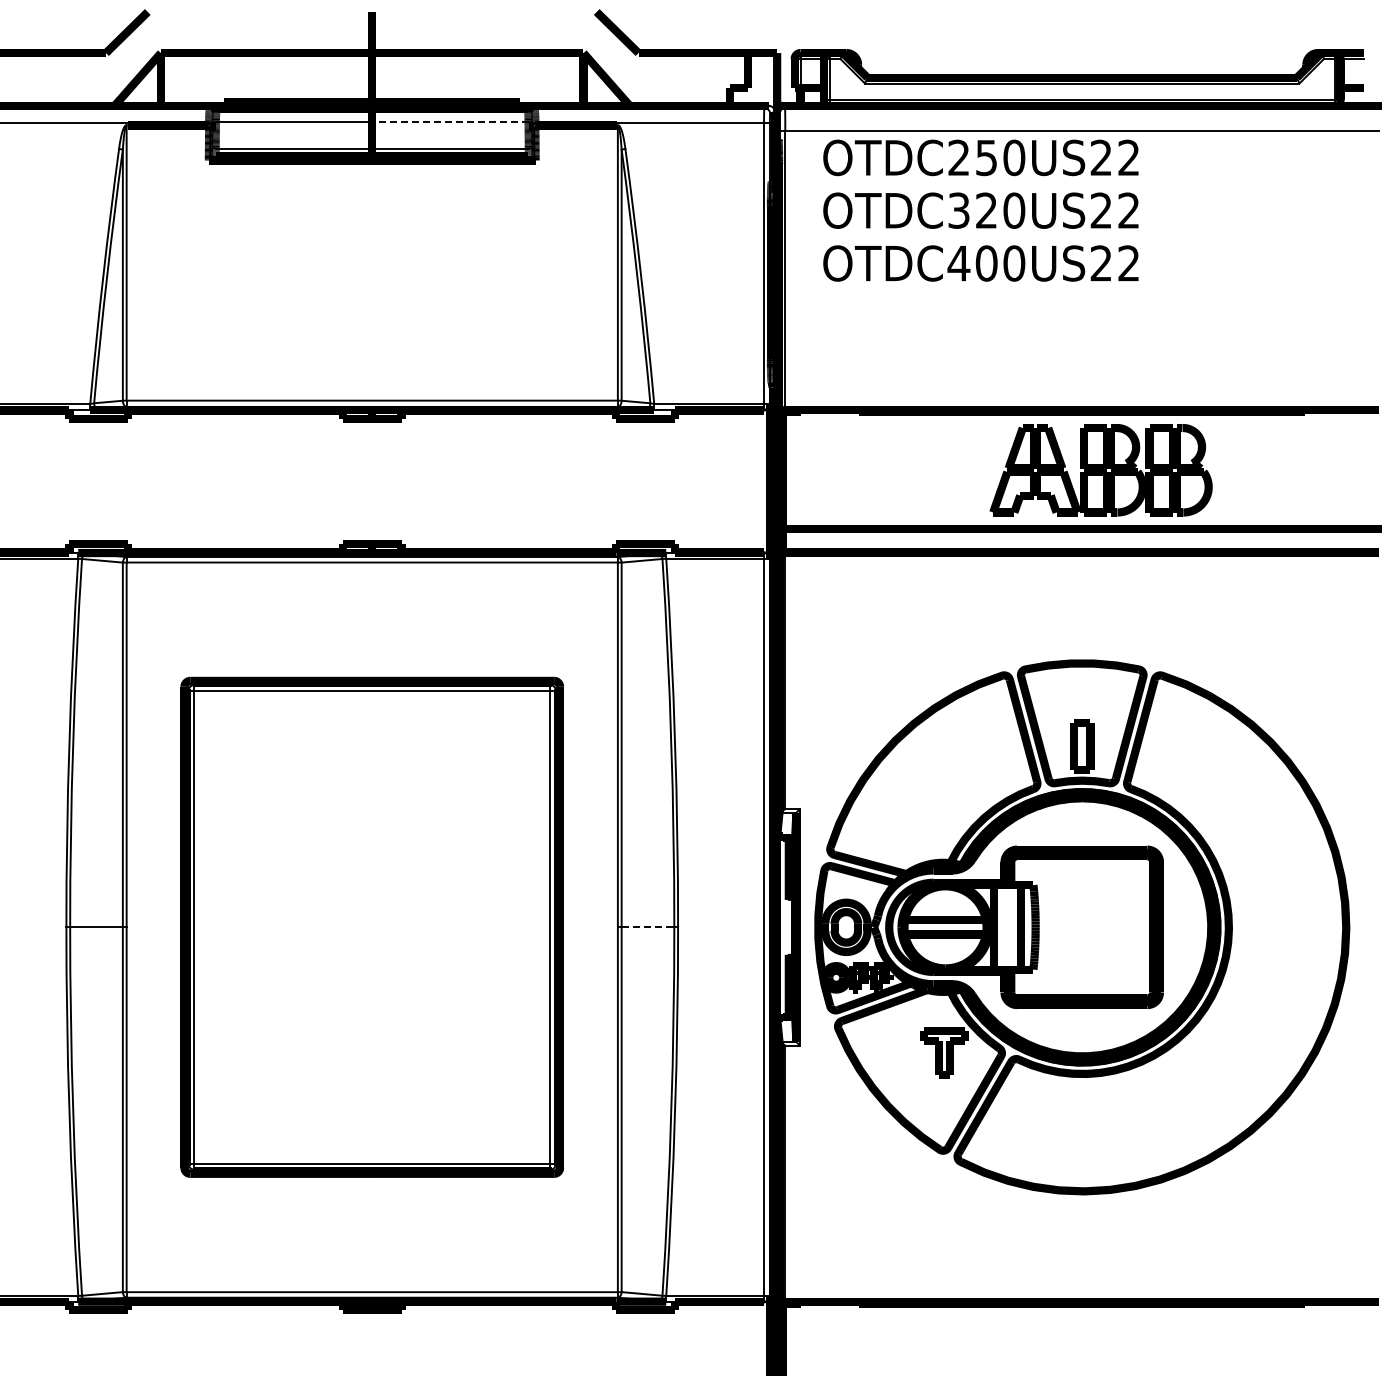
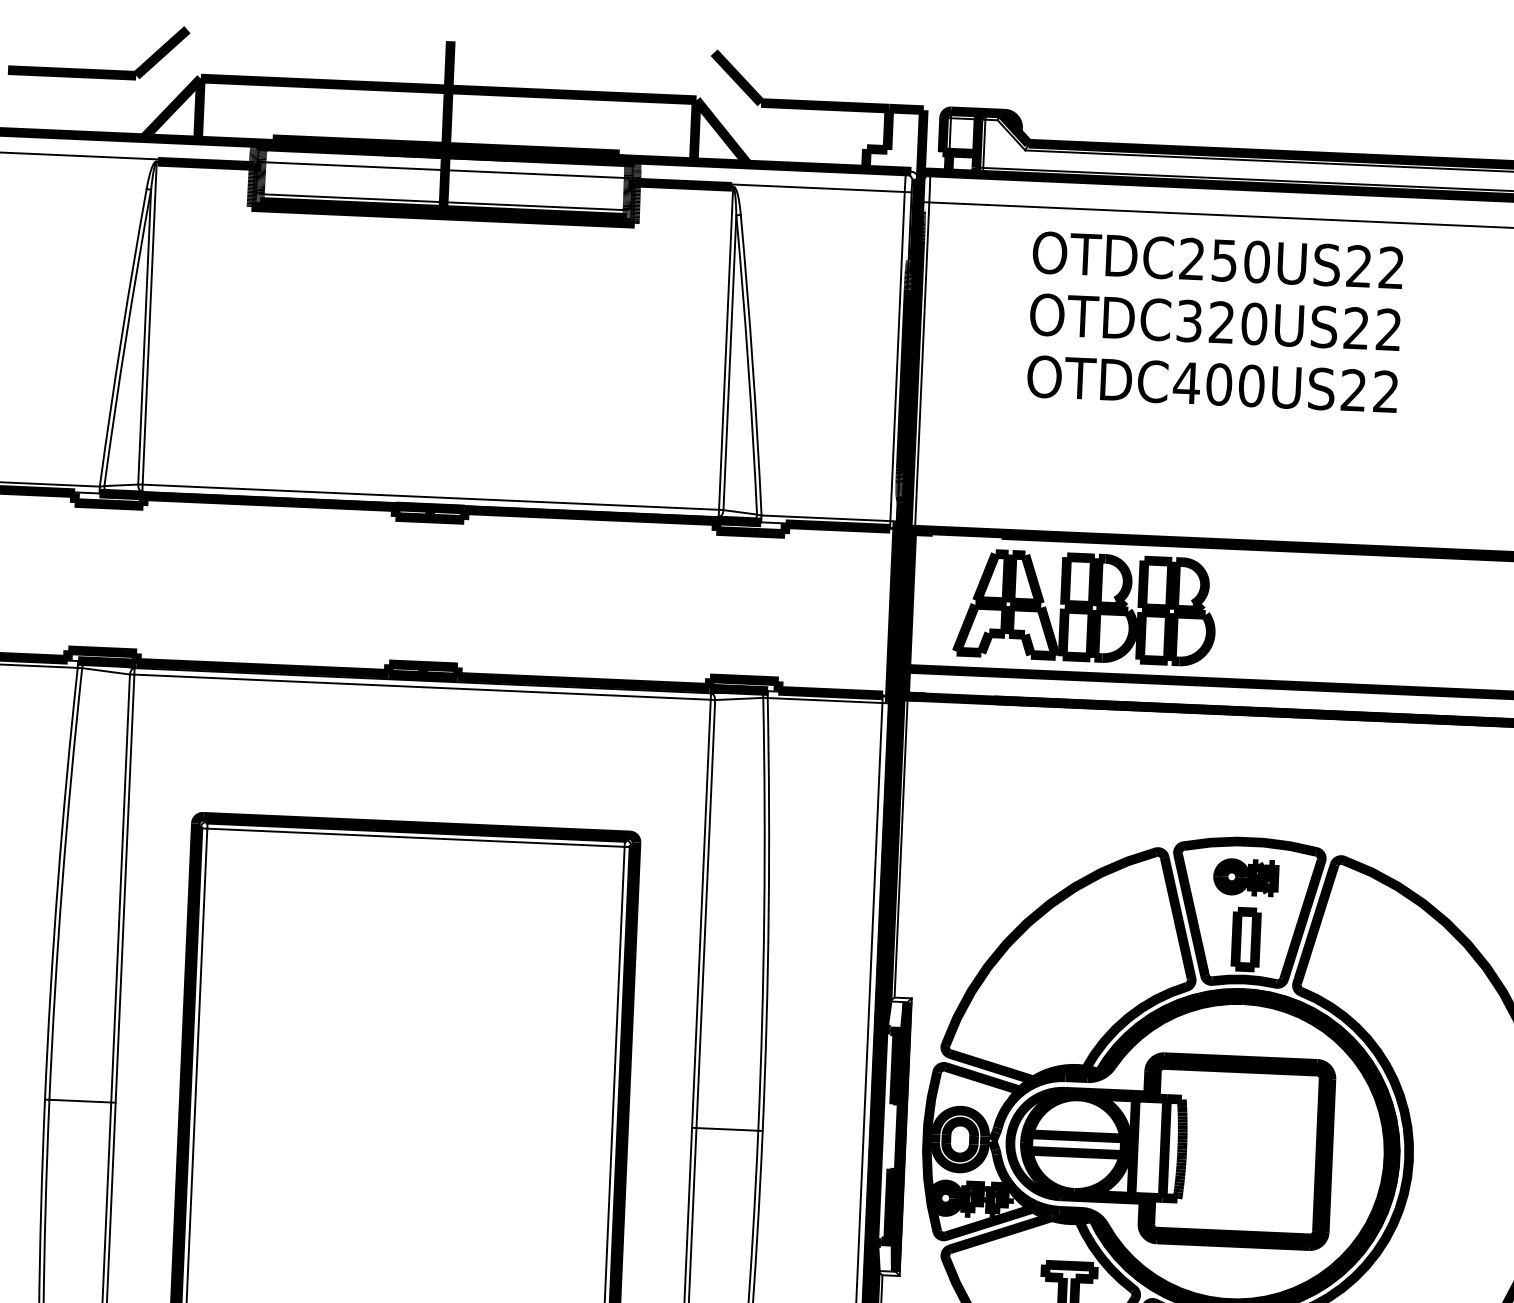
line: (449, 121) -> (535, 173), dashed -> solid
text: (980, 210) -> (1214, 322), moved
part: (1100, 470) -> (1084, 607), moved
part: (1079, 693) -> (1245, 877), added
line: (648, 927) -> (728, 1129), dashed -> solid

